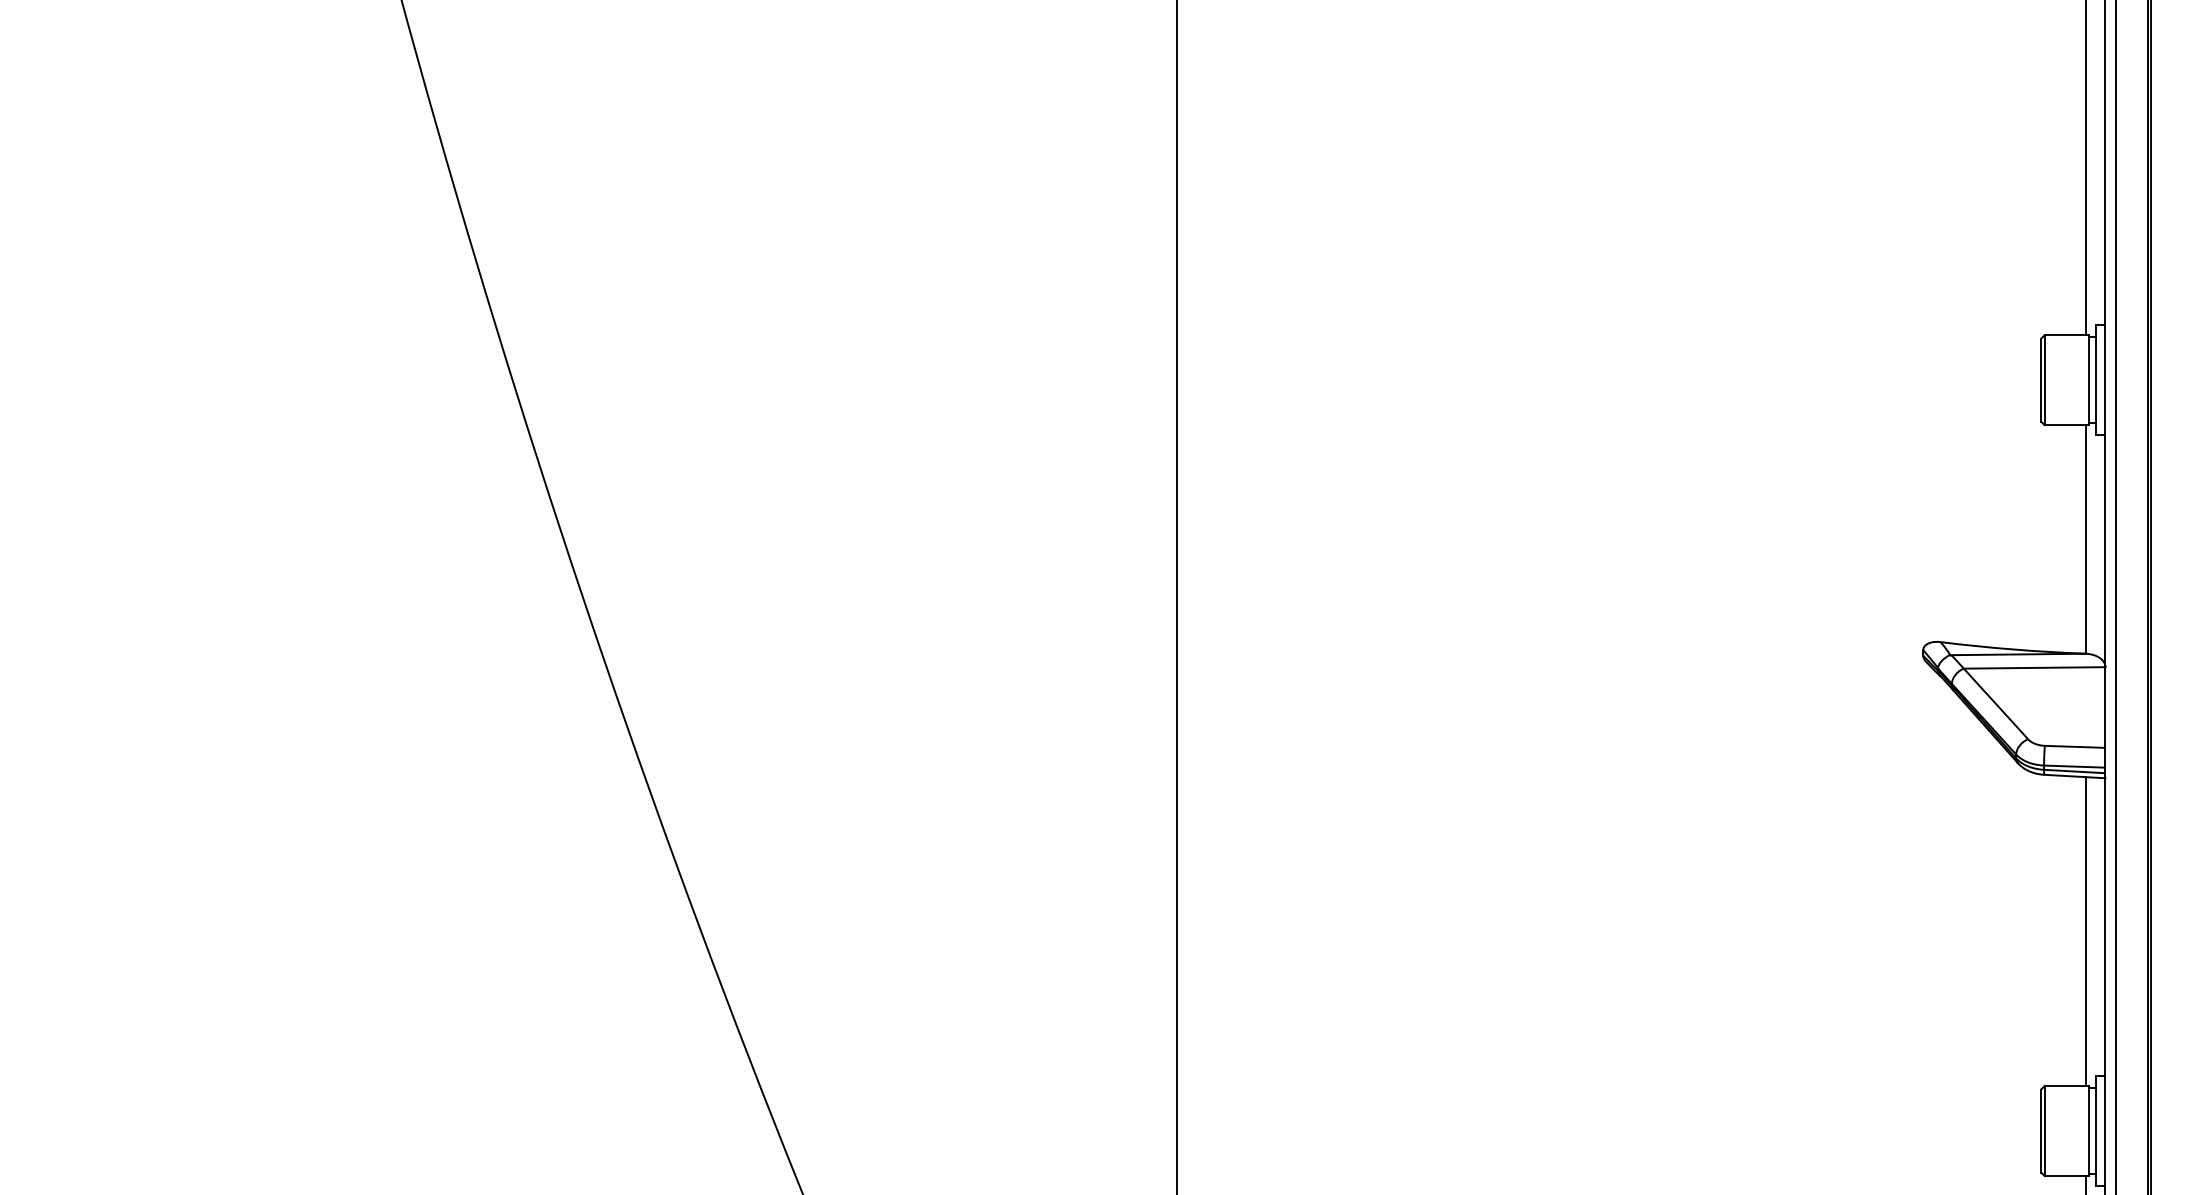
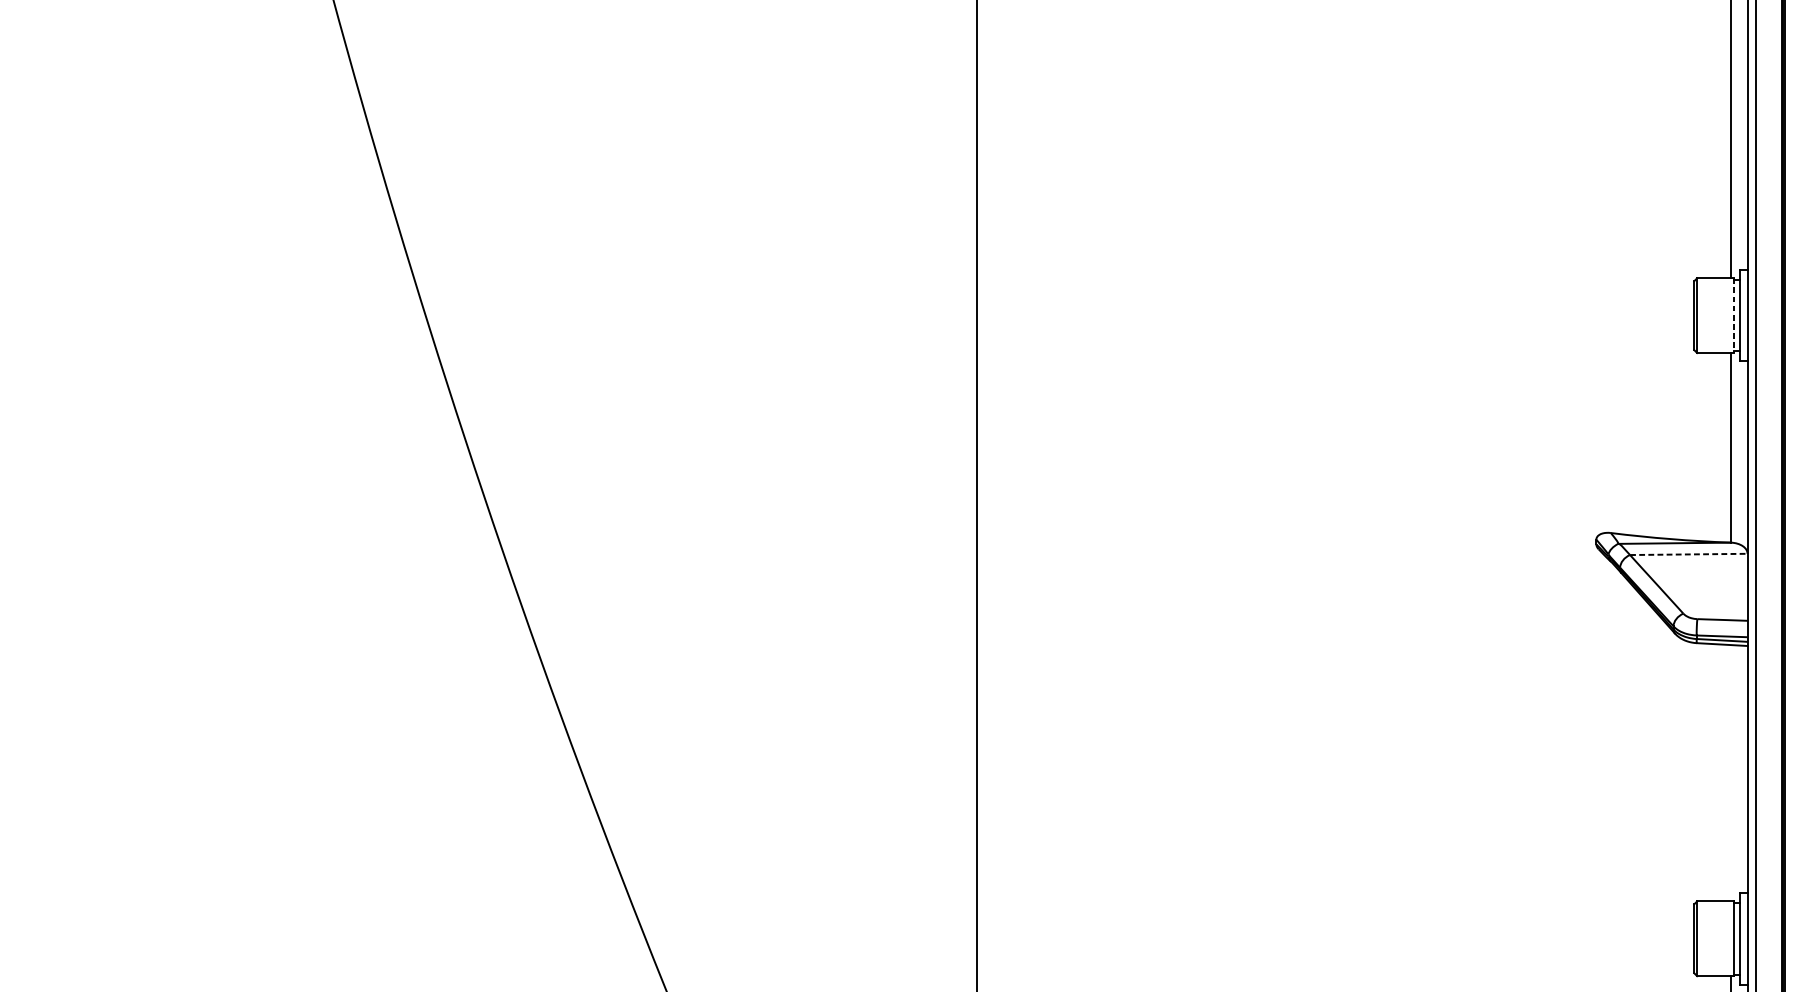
line: (2088, 380) -> (1733, 315), solid -> dashed
line: (2034, 667) -> (1688, 554), solid -> dashed
line: (2085, 931) -> (1731, 773), removed

